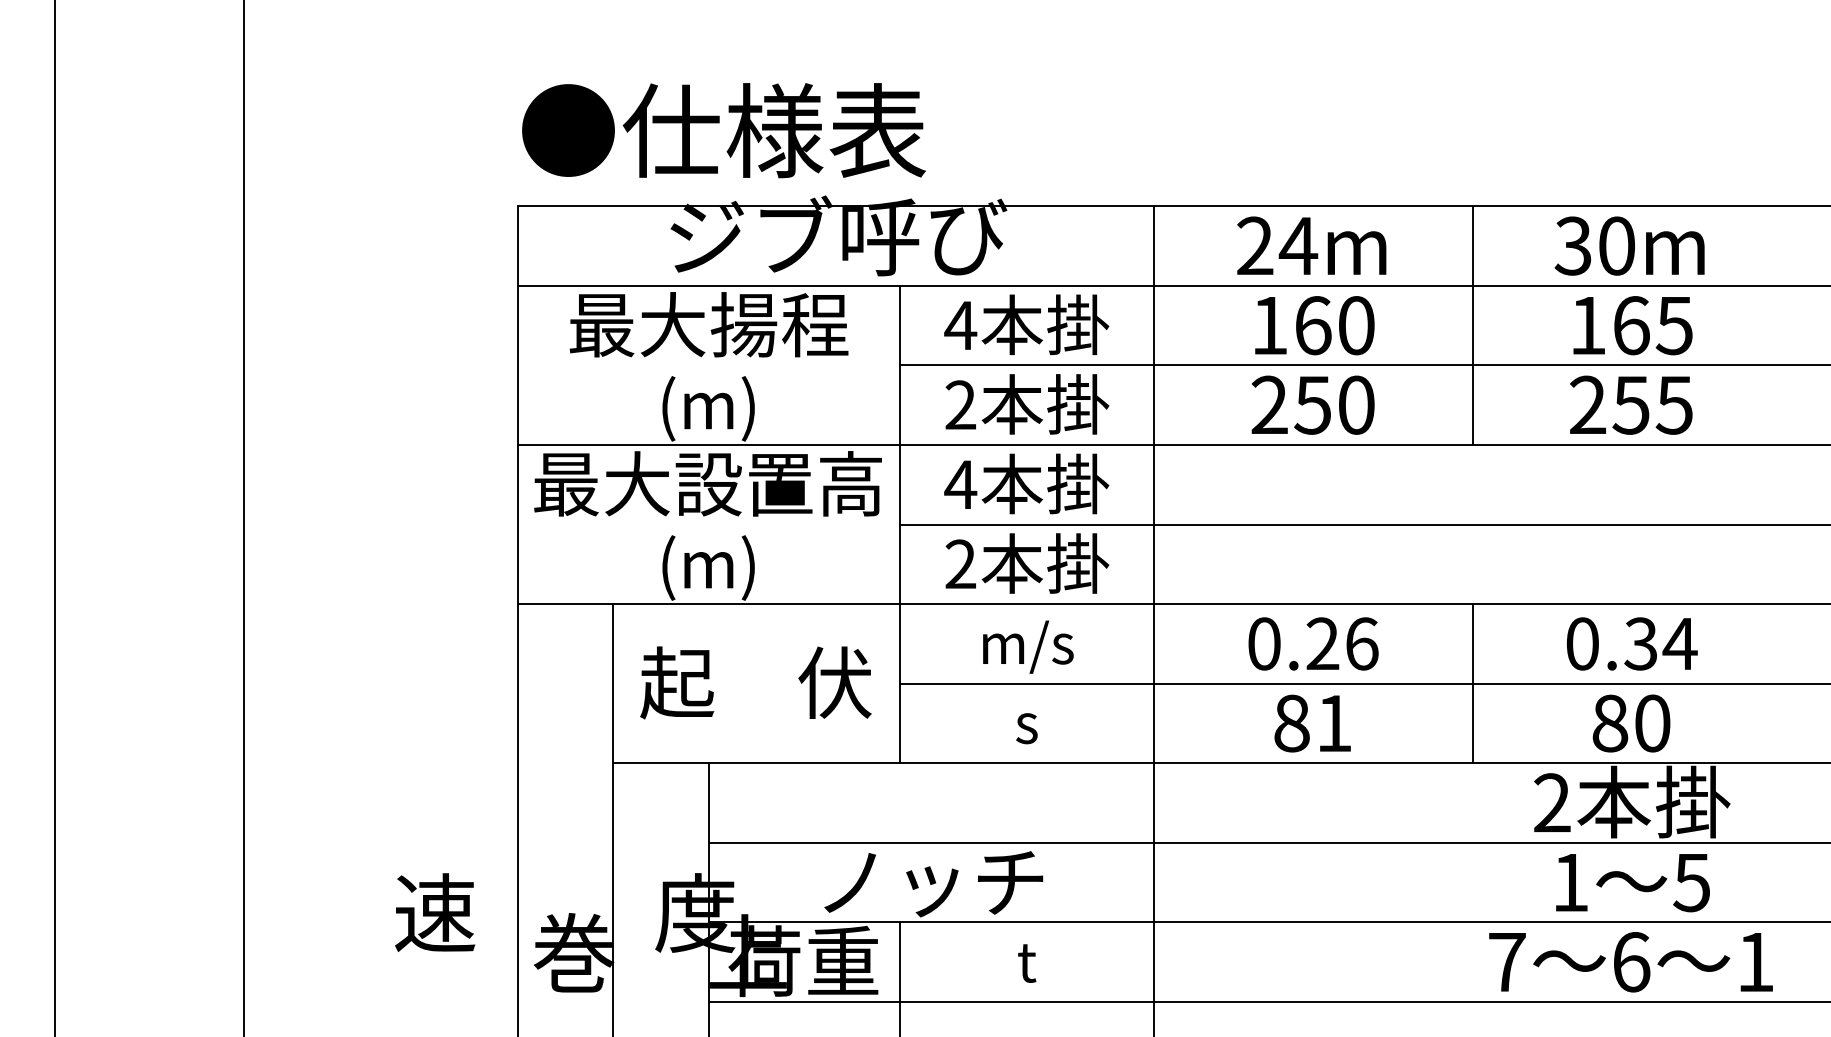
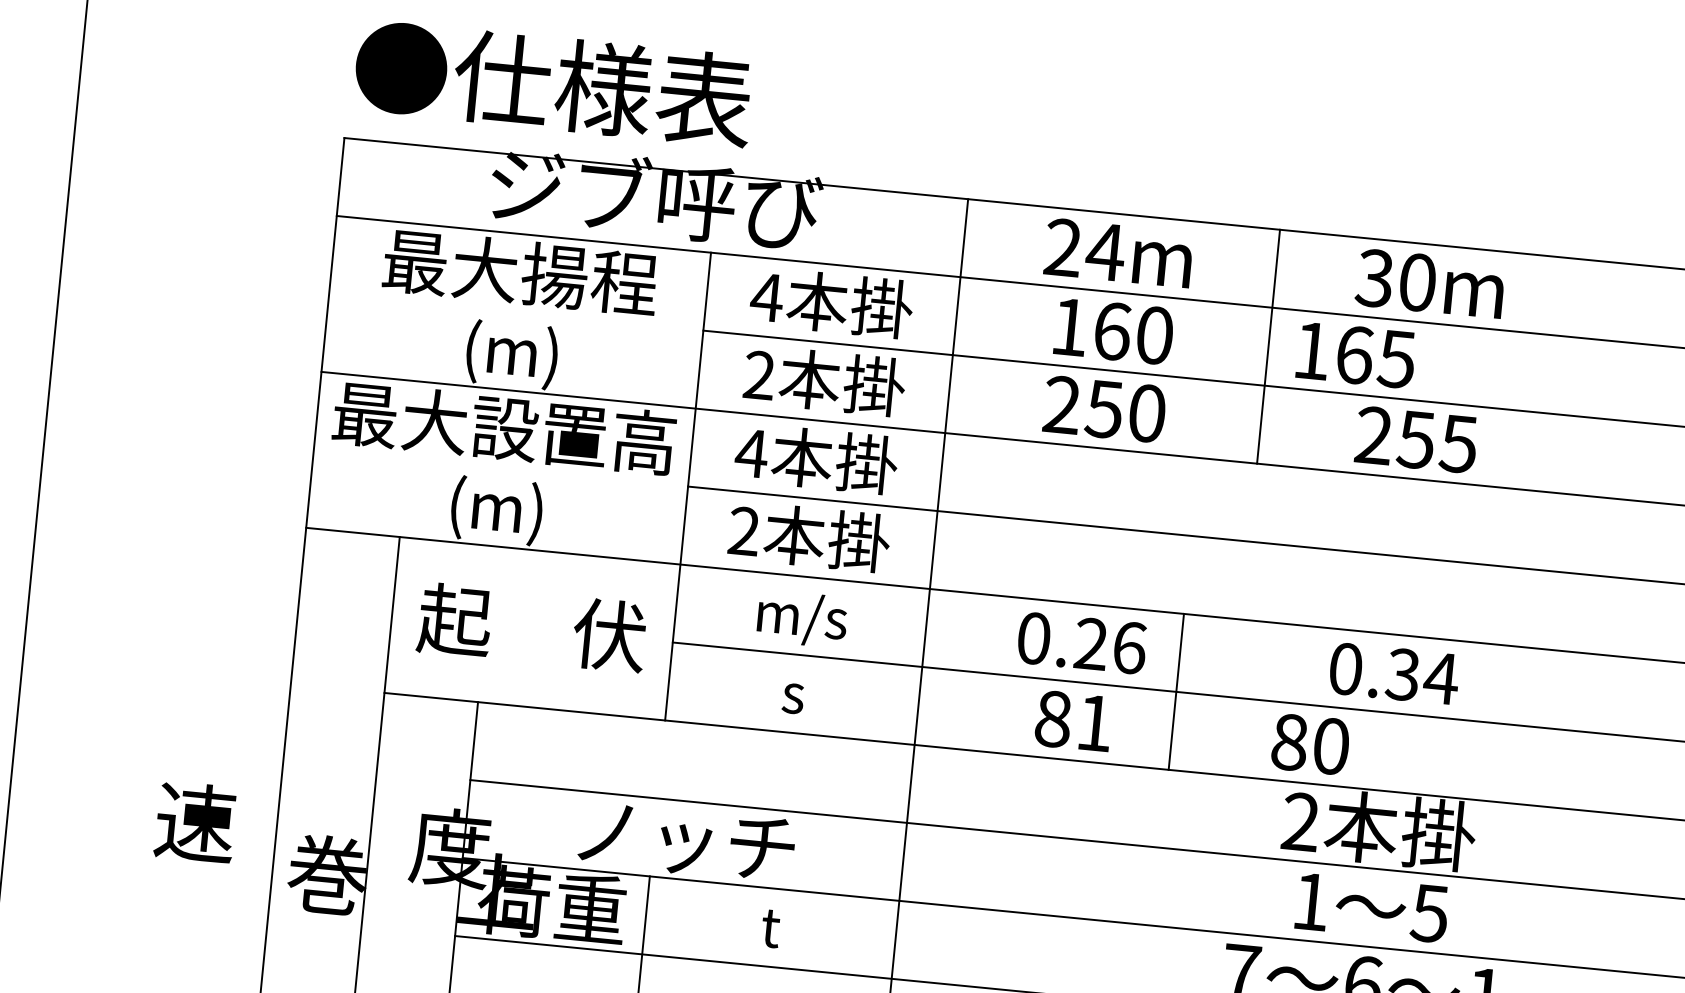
text: (1632, 325) -> (1355, 355), moved
line: (1472, 683) -> (1176, 691), moved
text: (1631, 723) -> (1310, 744), moved

